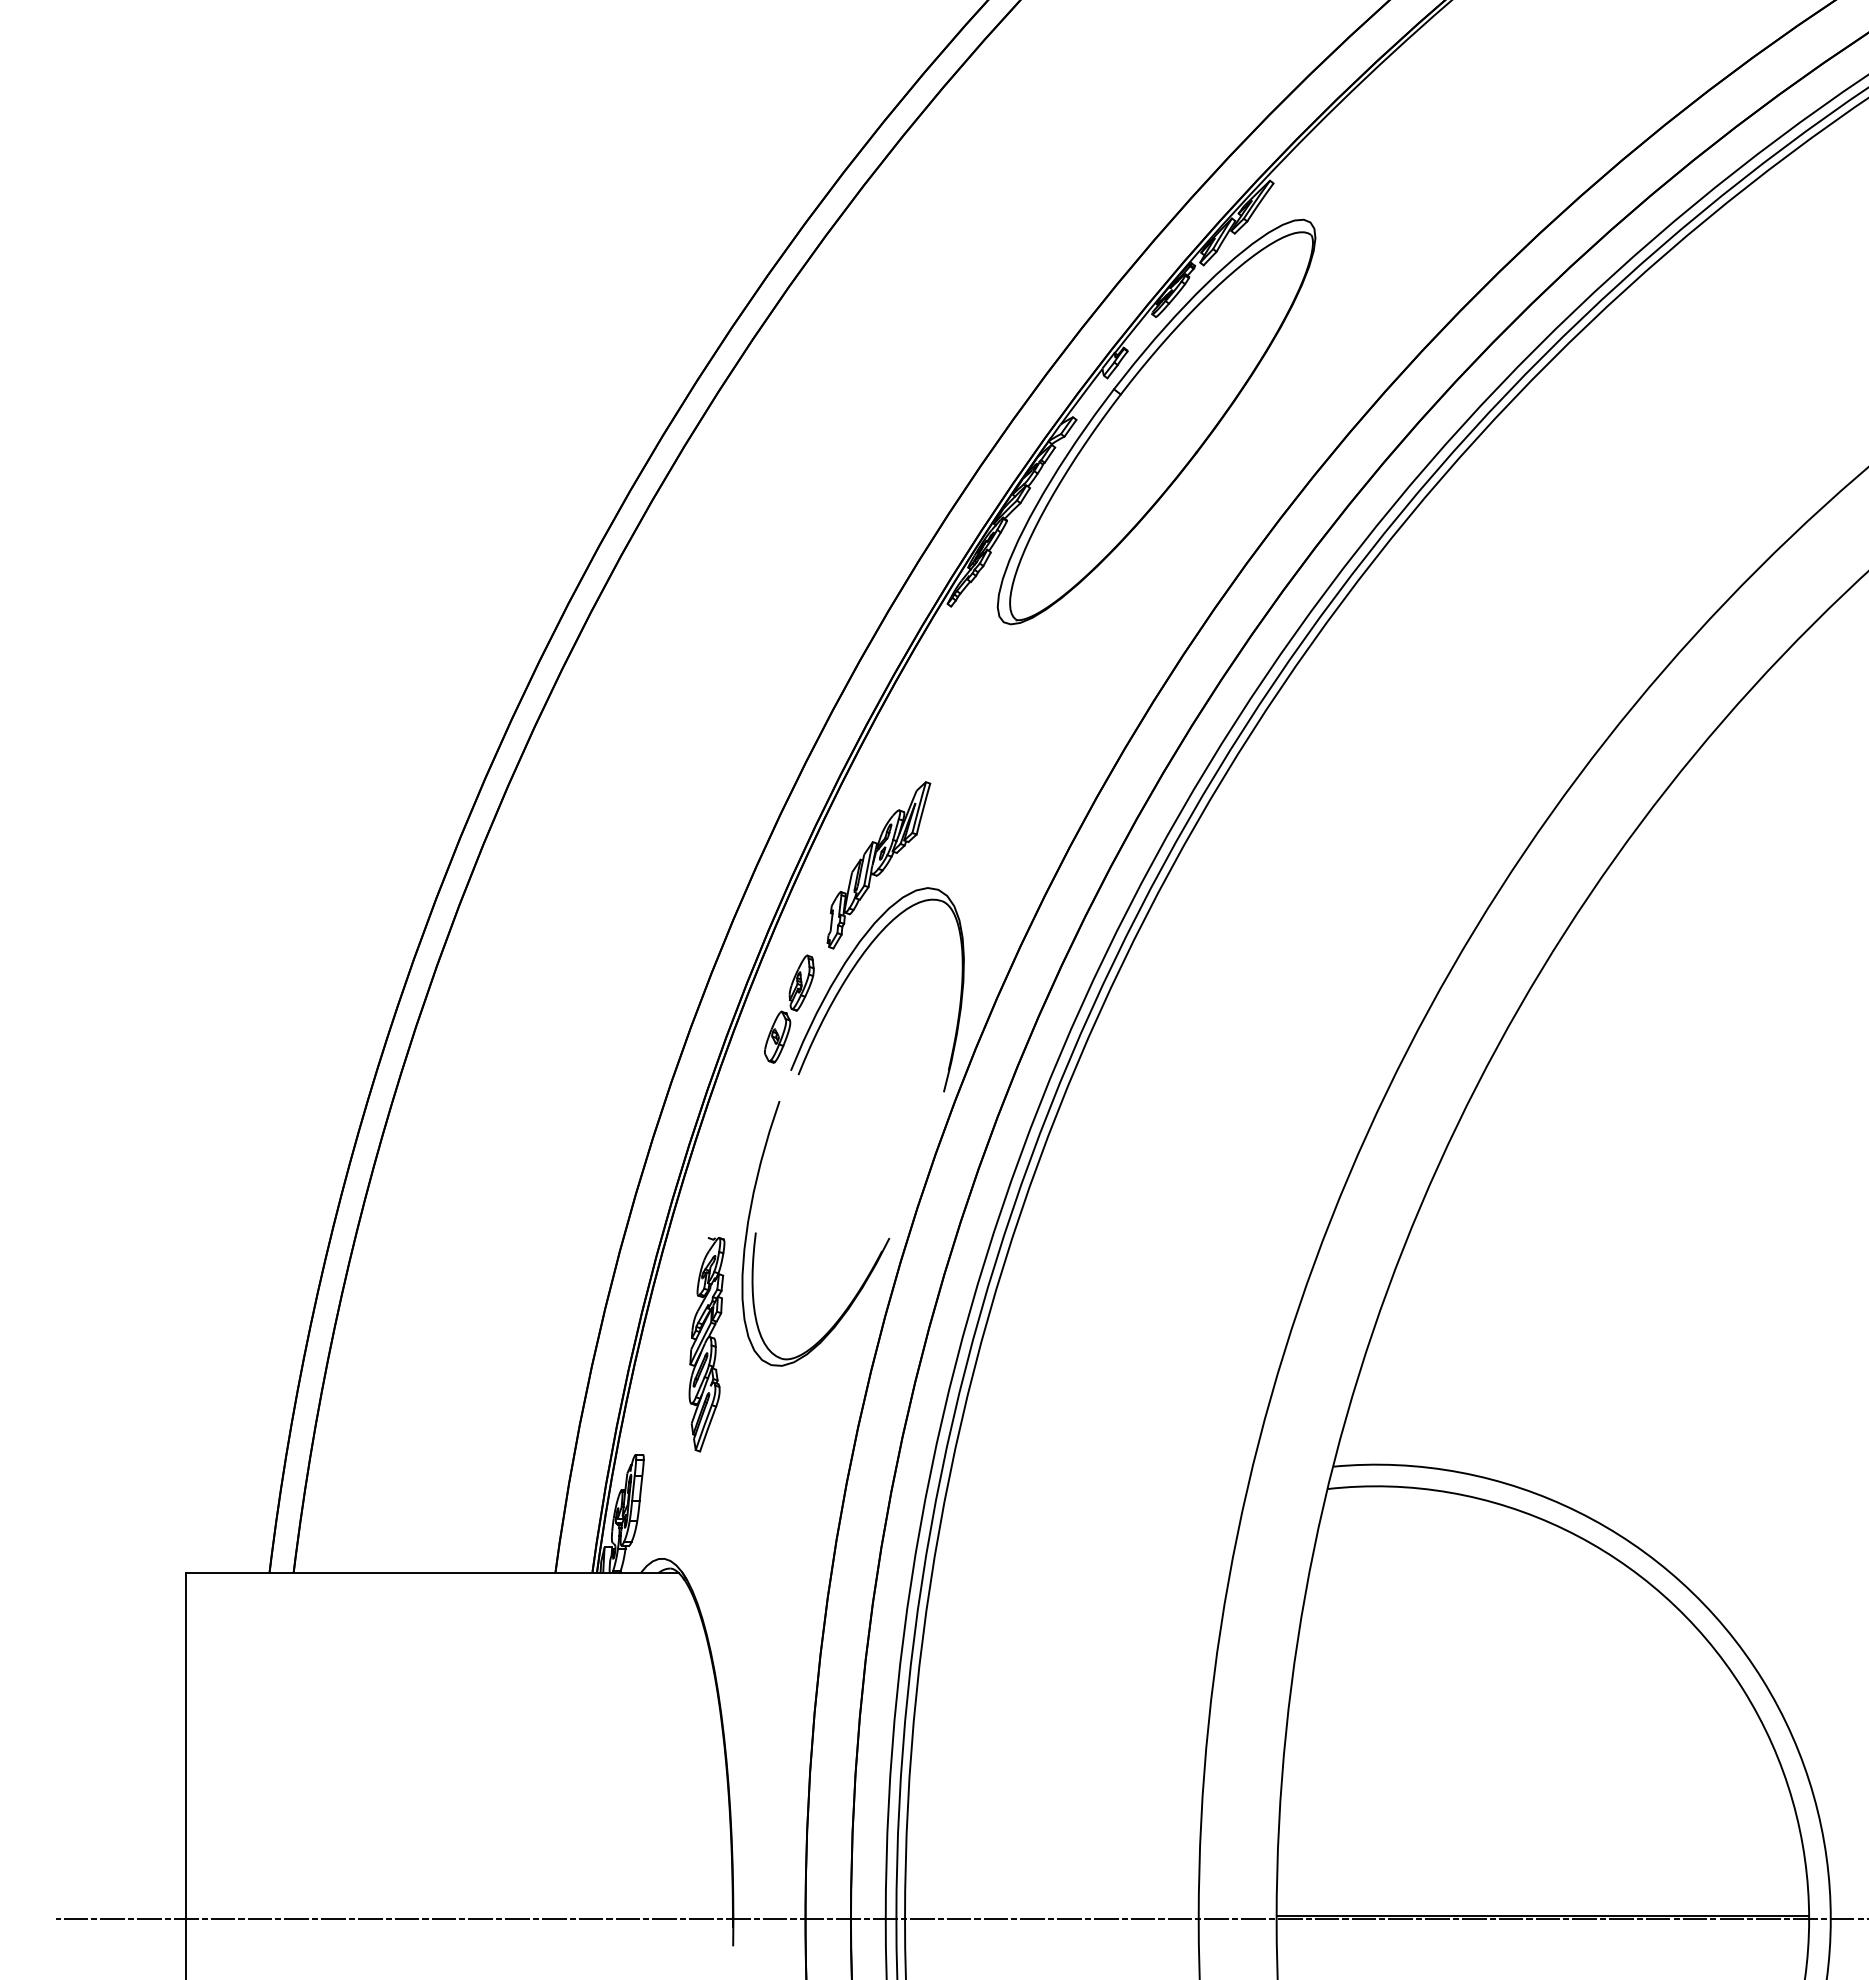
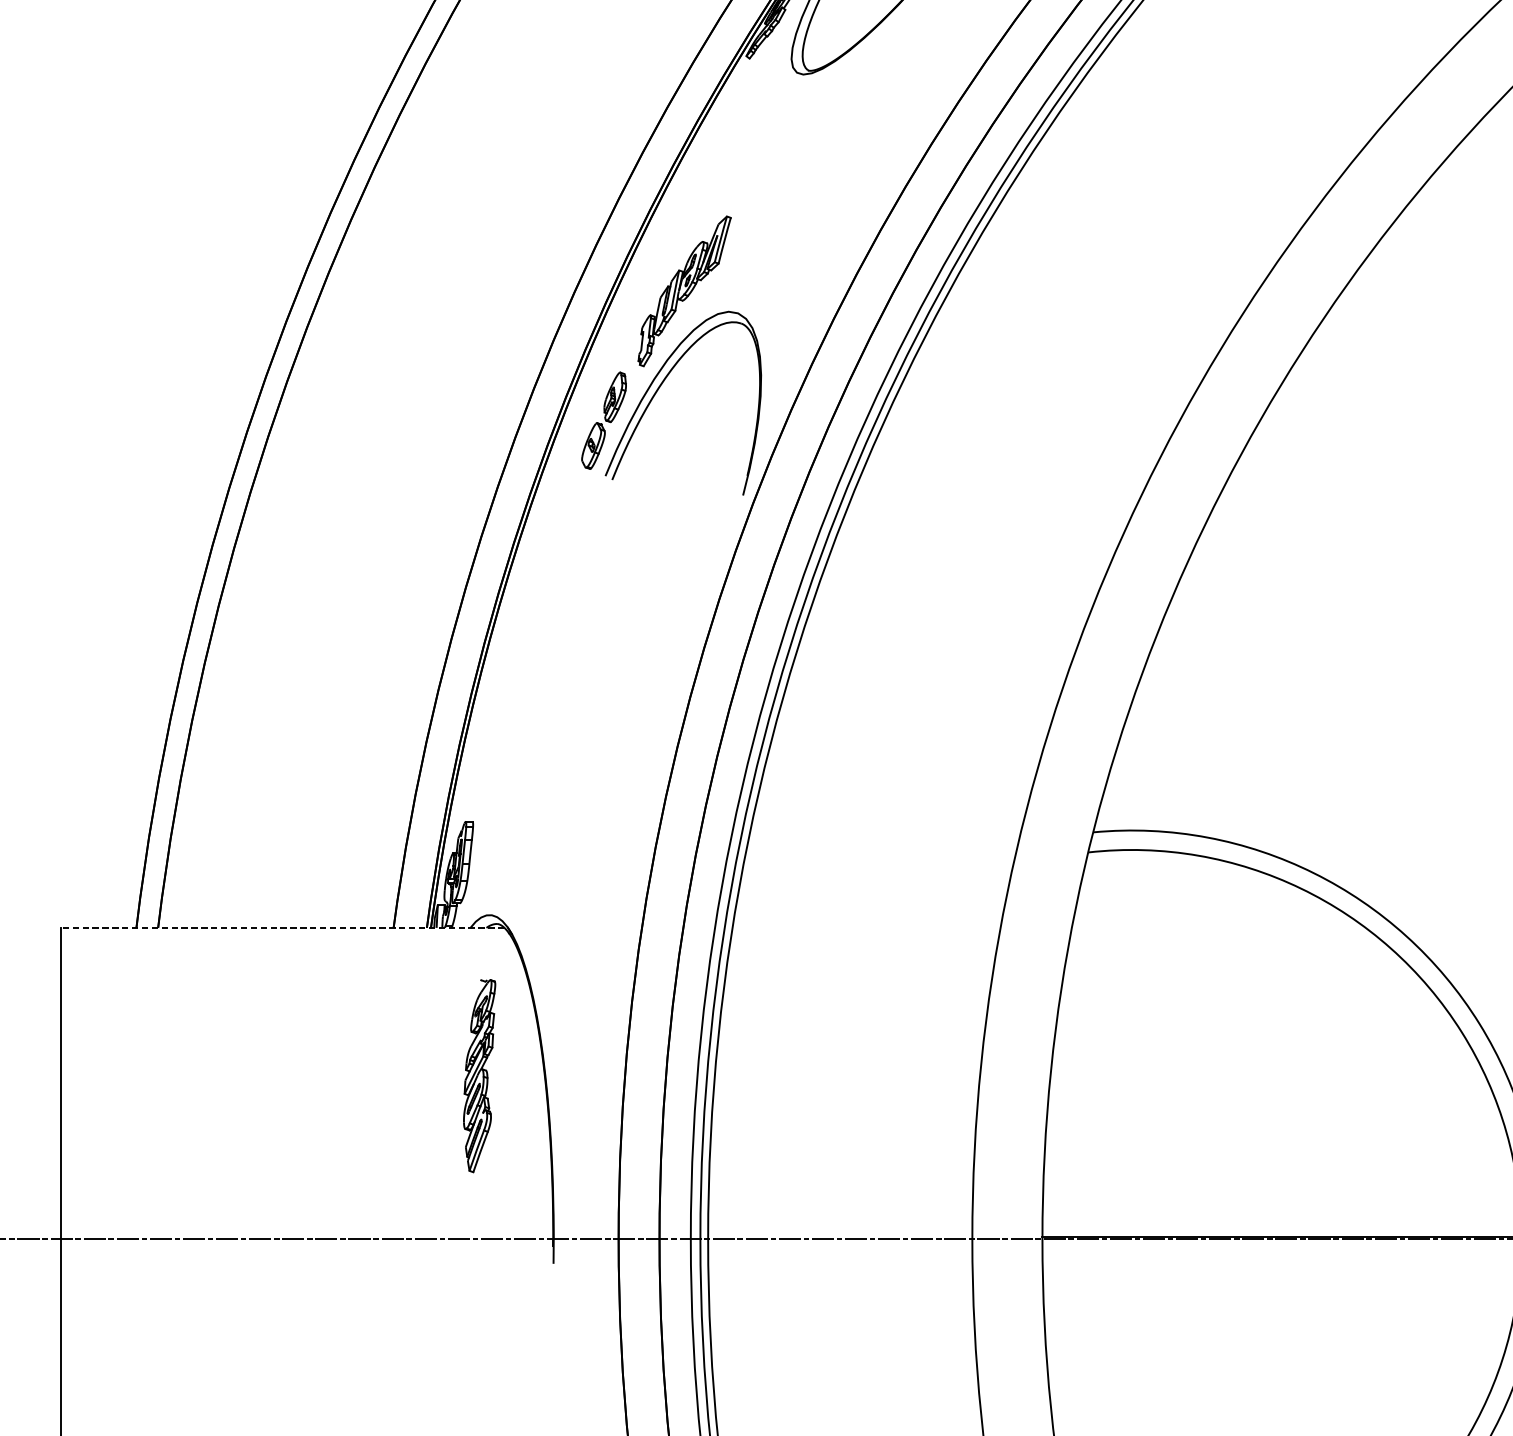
part: (756, 1233) -> (574, 622), removed
part: (706, 1344) -> (479, 1075), moved
line: (431, 1572) -> (282, 927), solid -> dashed

